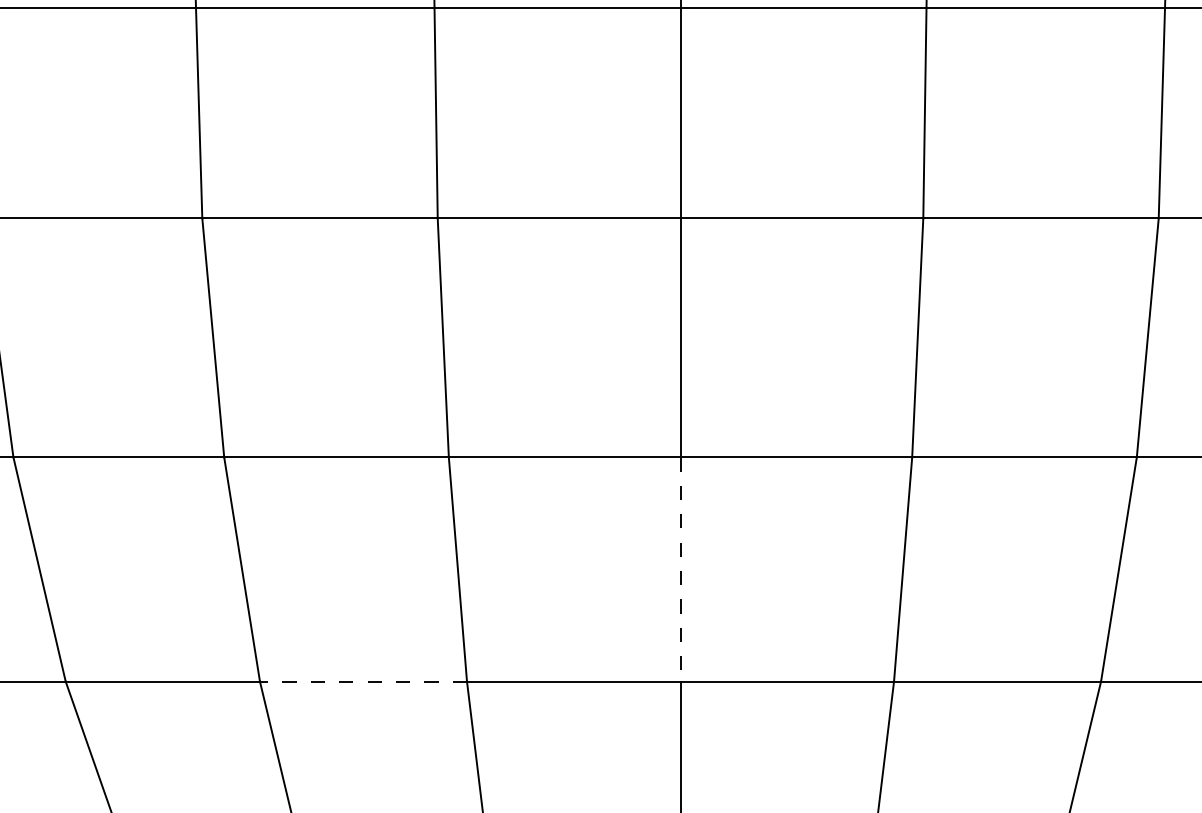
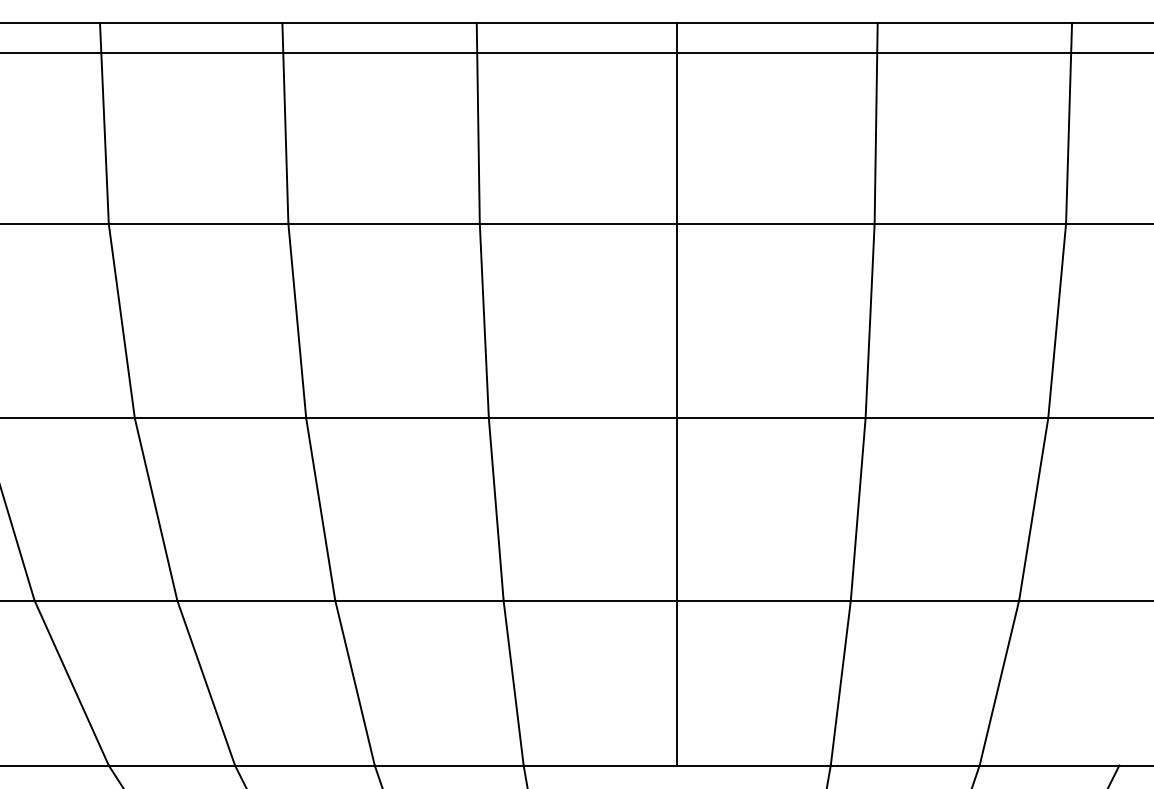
line: (680, 569) -> (677, 509), dashed -> solid
line: (362, 681) -> (418, 600), dashed -> solid

